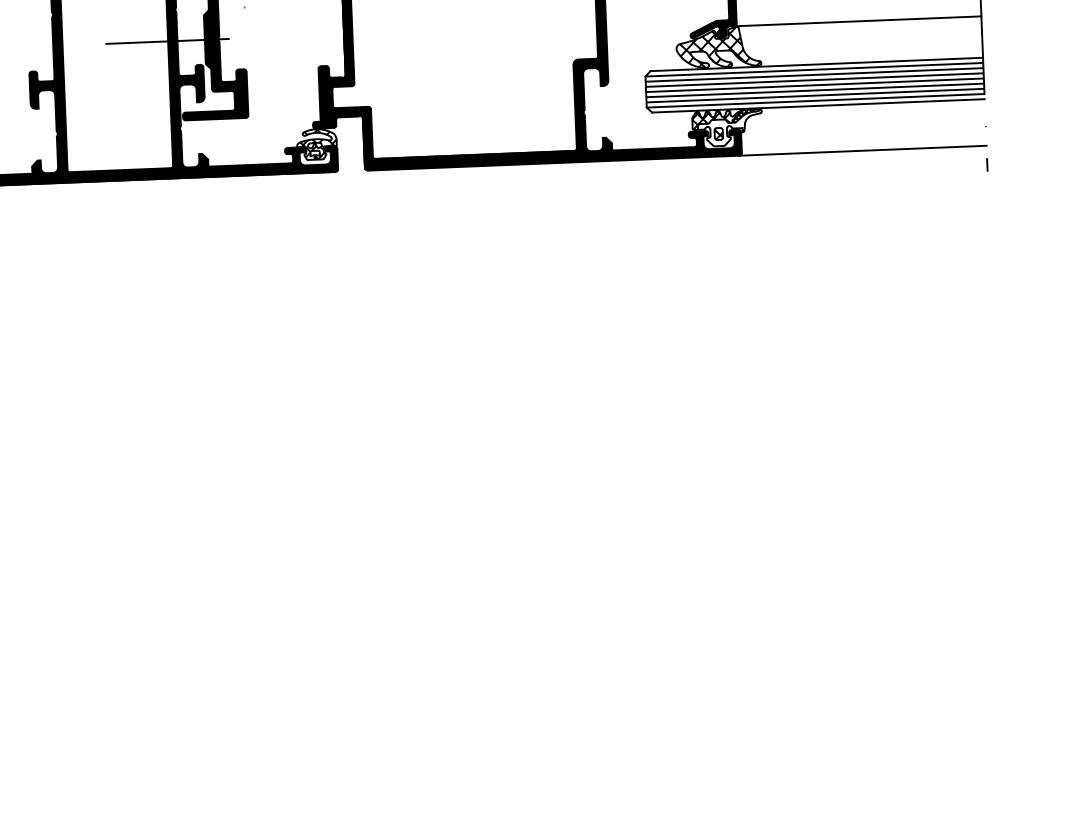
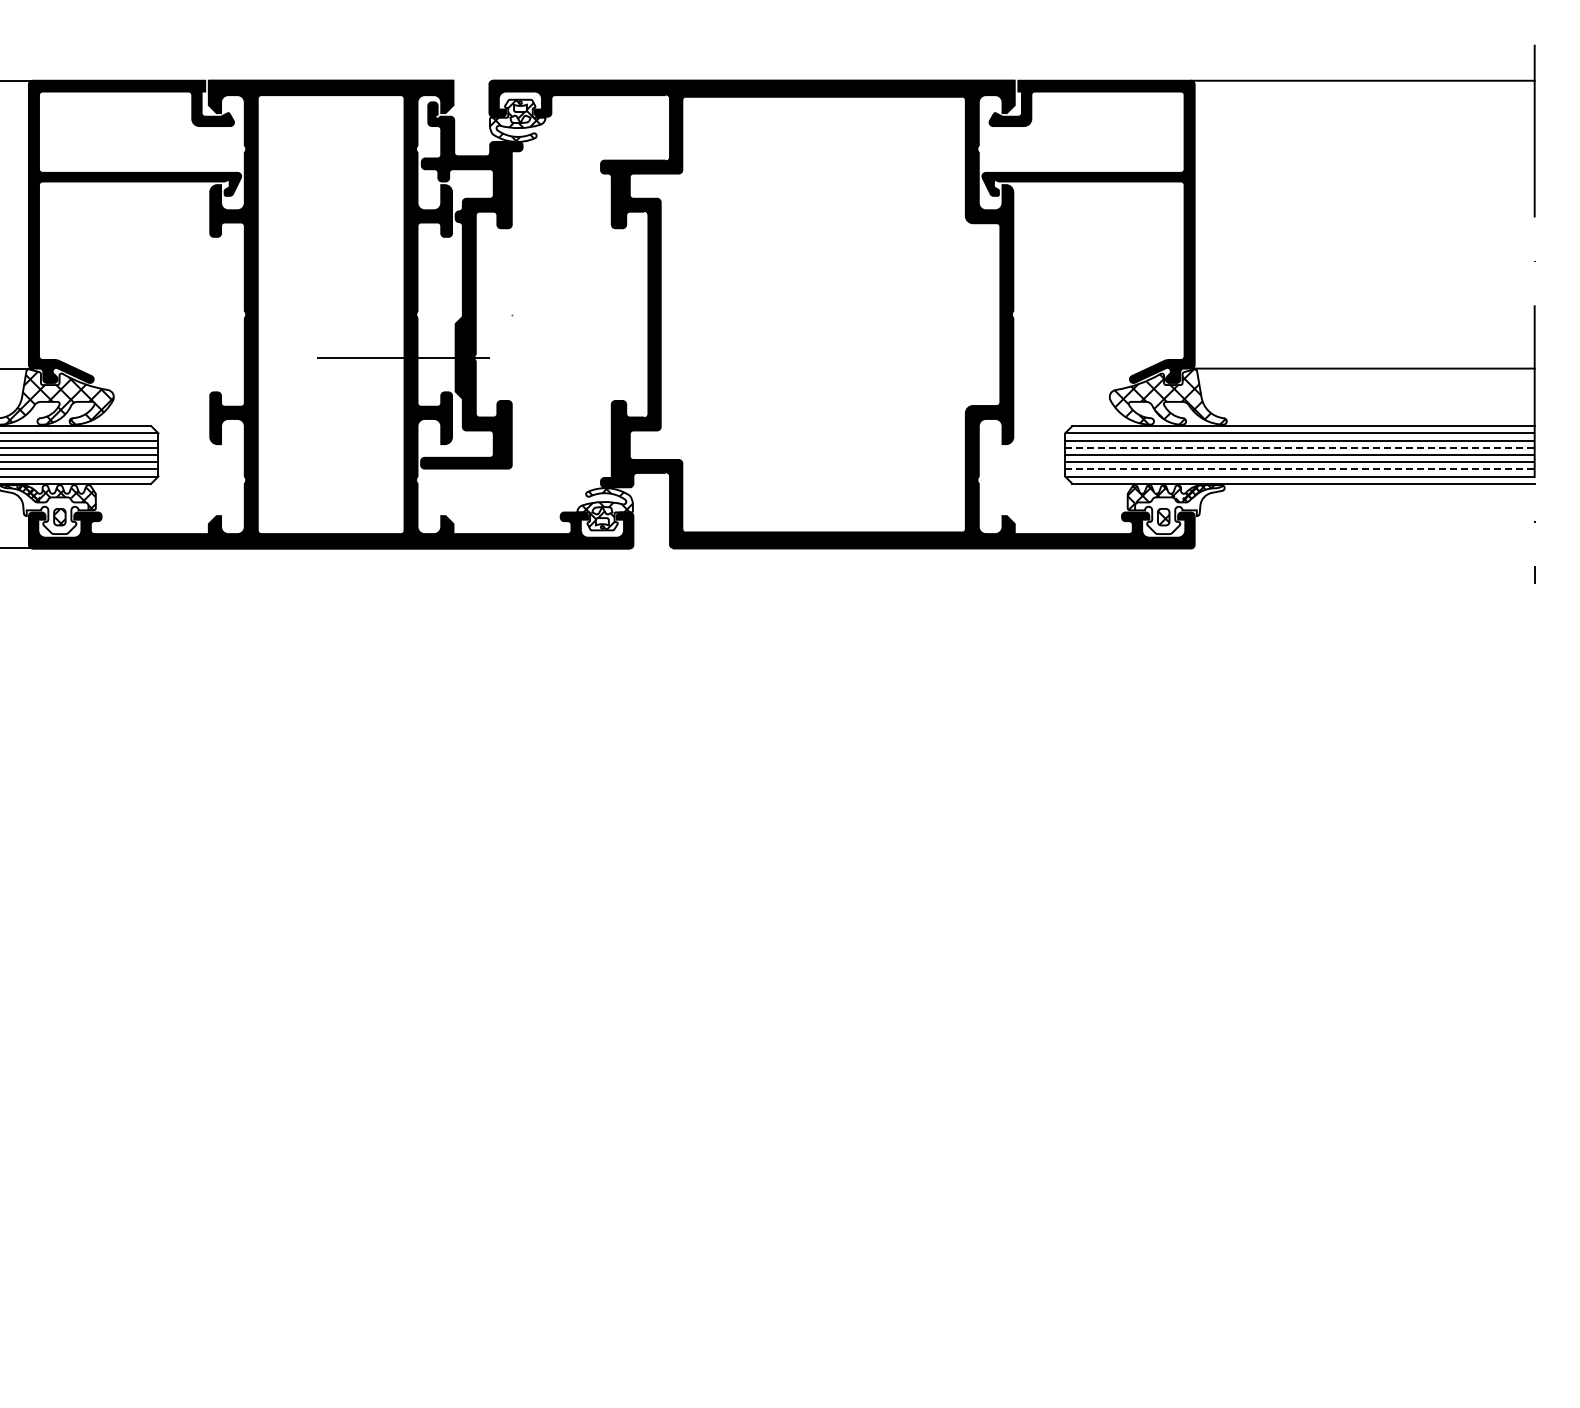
line: (814, 79) -> (1299, 447), solid -> dashed
line: (815, 95) -> (1299, 469), solid -> dashed
line: (862, 150) -> (1362, 548), removed

